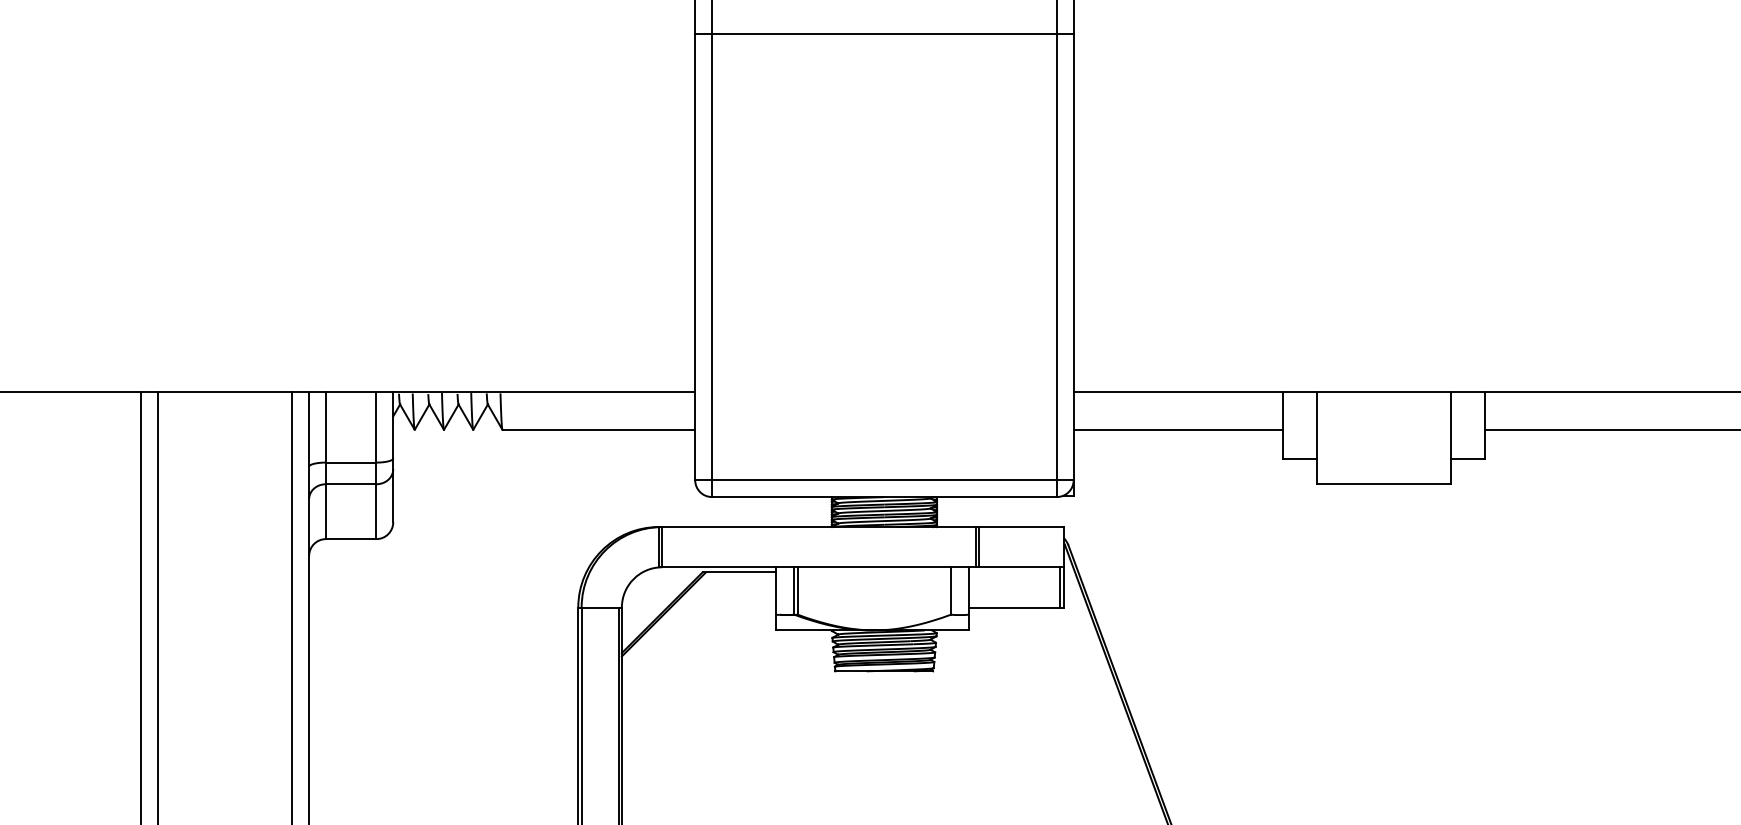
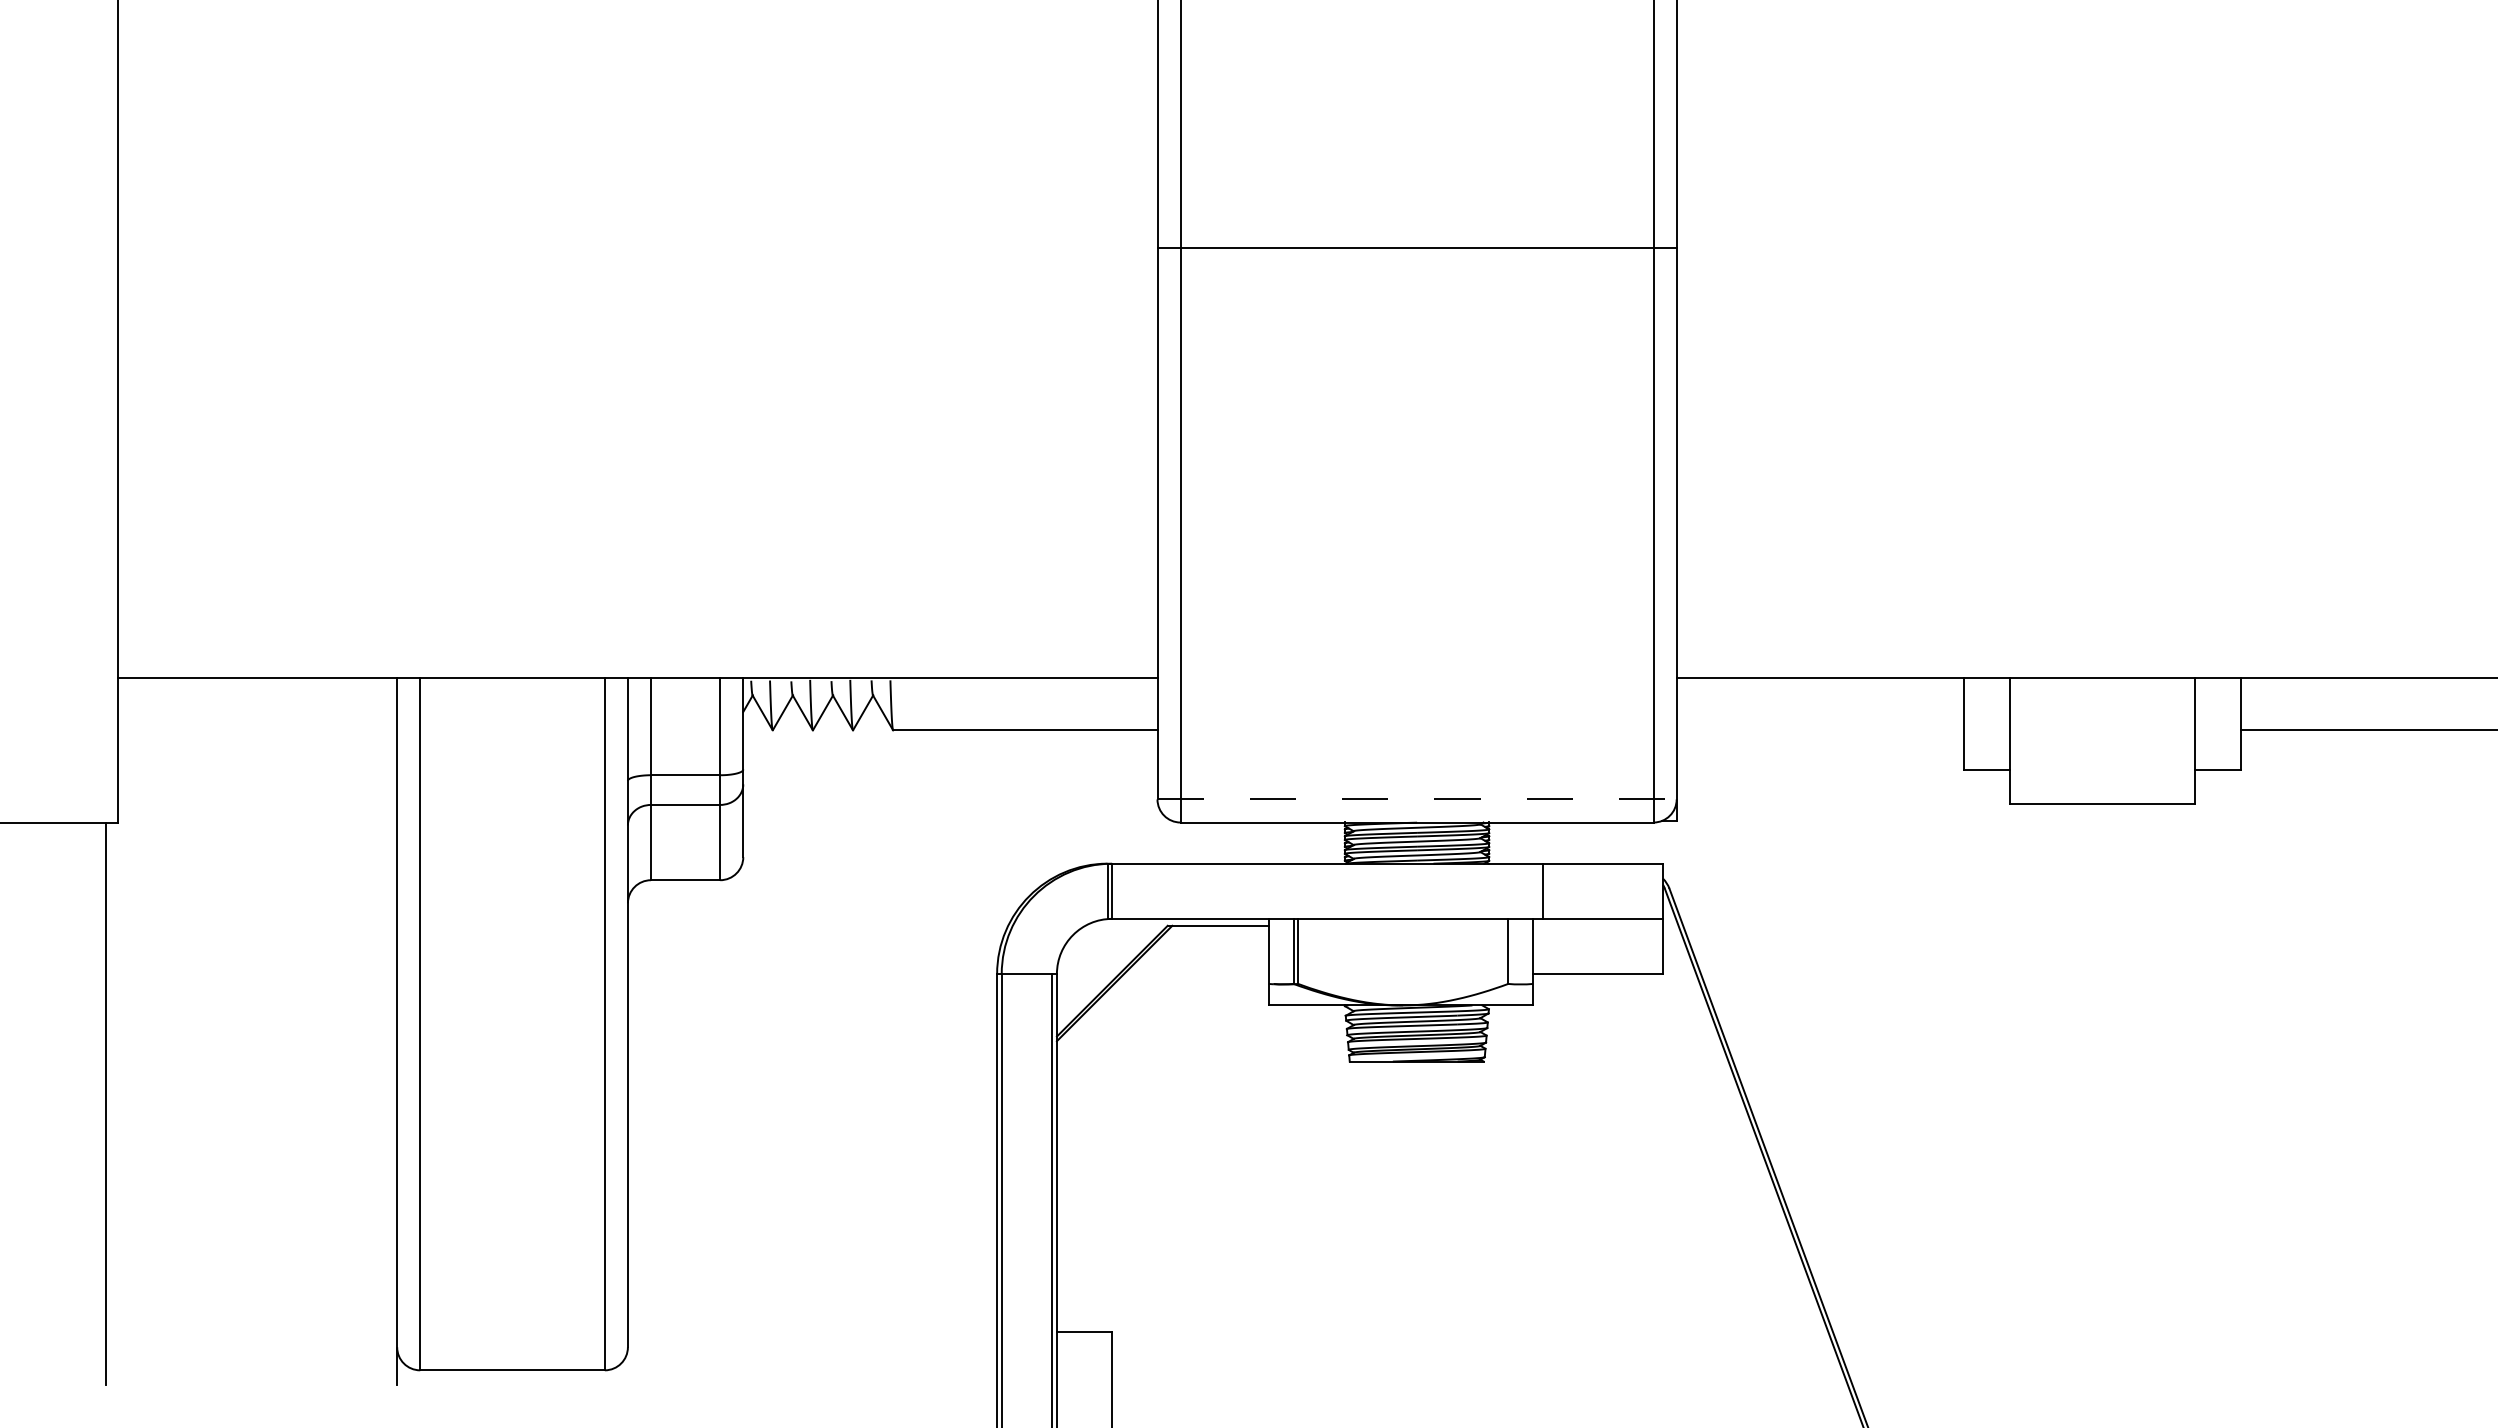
line: (884, 34) -> (1416, 247), moved
line: (1177, 429) -> (1819, 730), removed
line: (884, 480) -> (1417, 799), solid -> dashed
line: (979, 546) -> (1547, 890), removed
line: (1060, 587) -> (1658, 946), removed

